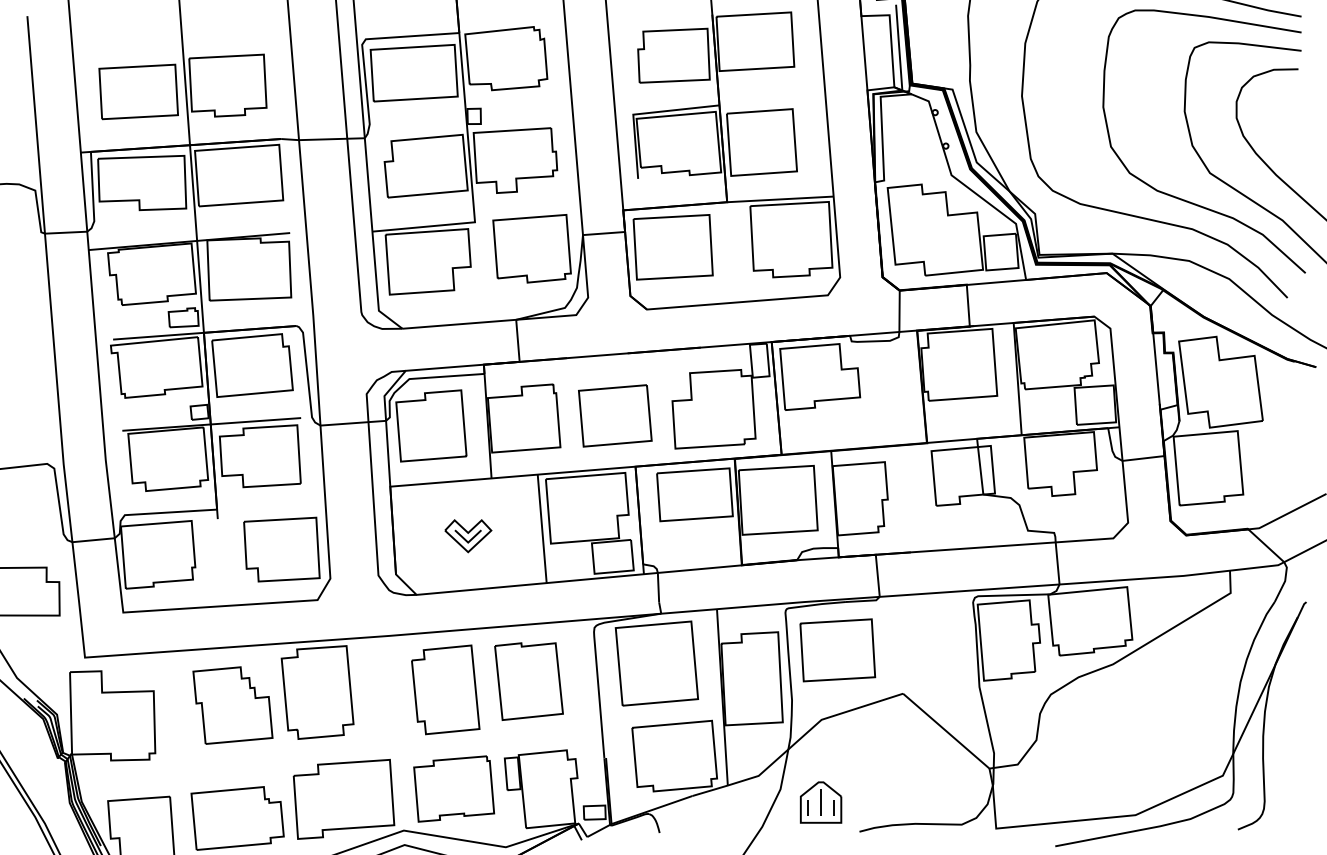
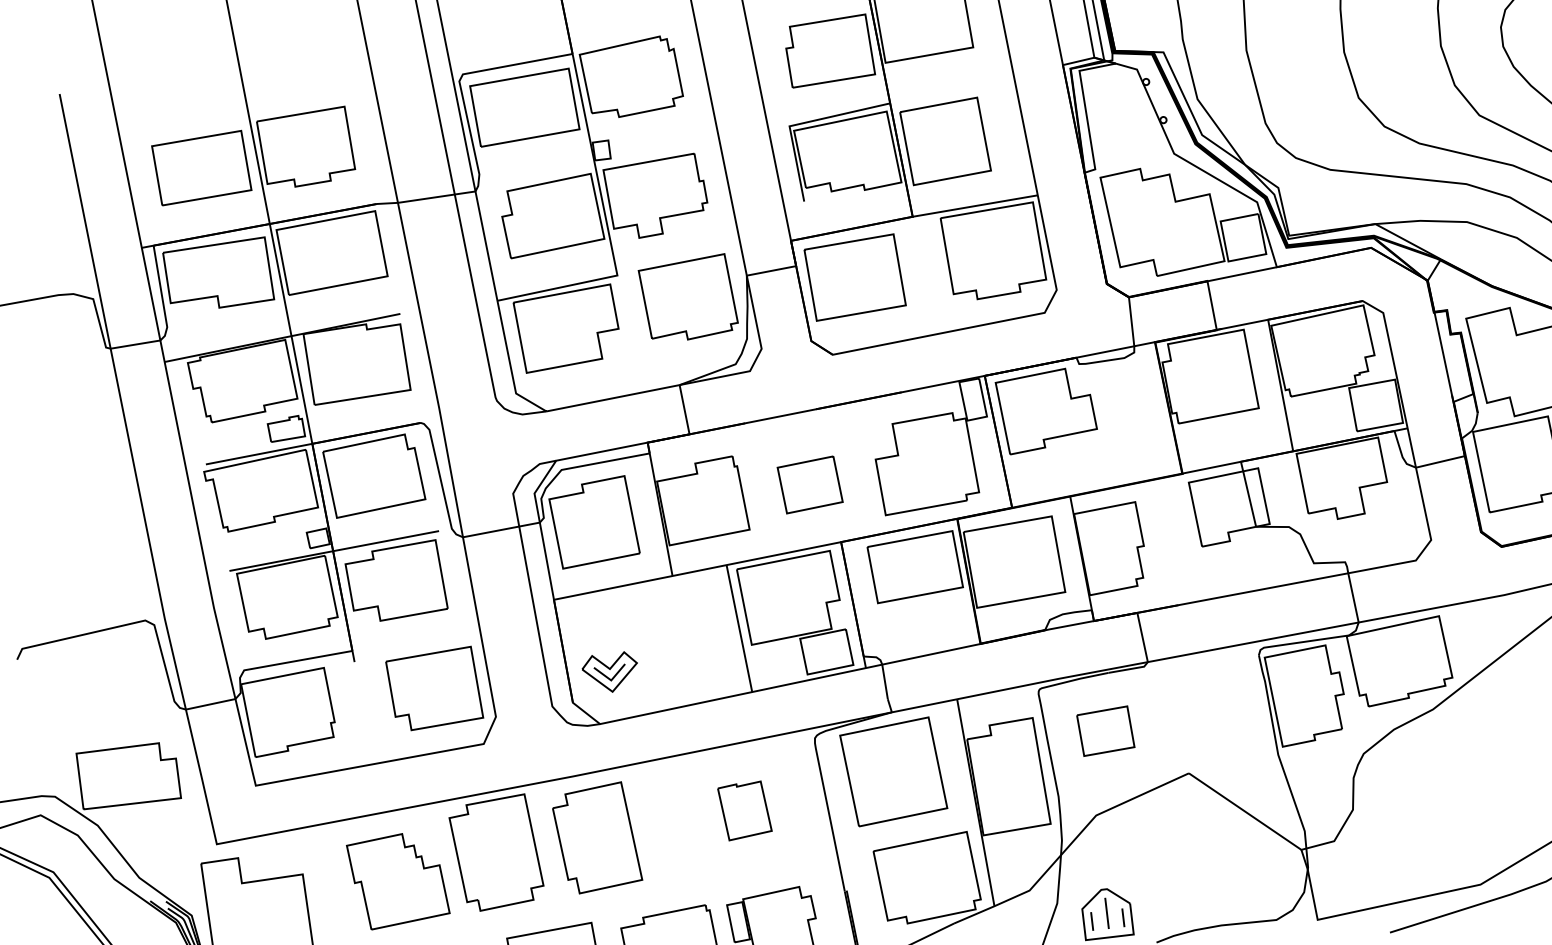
part: (615, 415) -> (810, 484), size x0.7
part: (468, 536) -> (610, 673), moved
part: (837, 650) -> (1105, 731), size x0.6
part: (528, 681) -> (744, 810), size x0.6
part: (445, 689) -> (596, 837), moved

